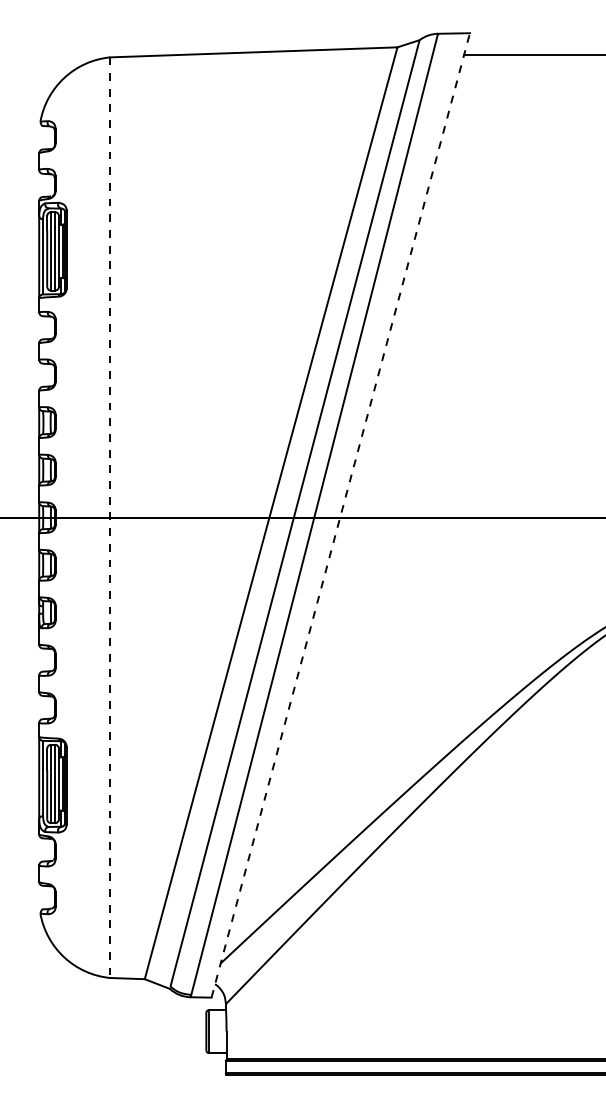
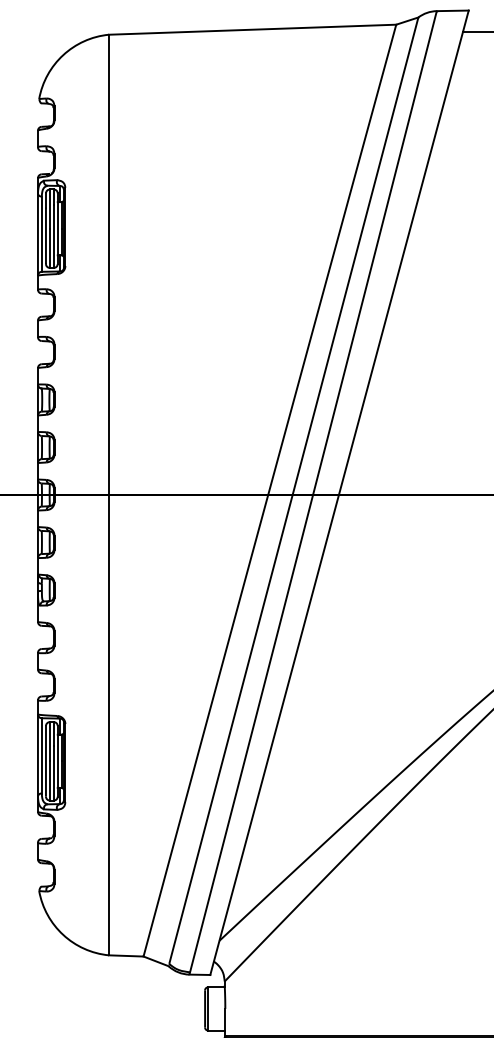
line: (340, 514) -> (339, 491), dashed -> solid
line: (110, 518) -> (109, 495), dashed -> solid

